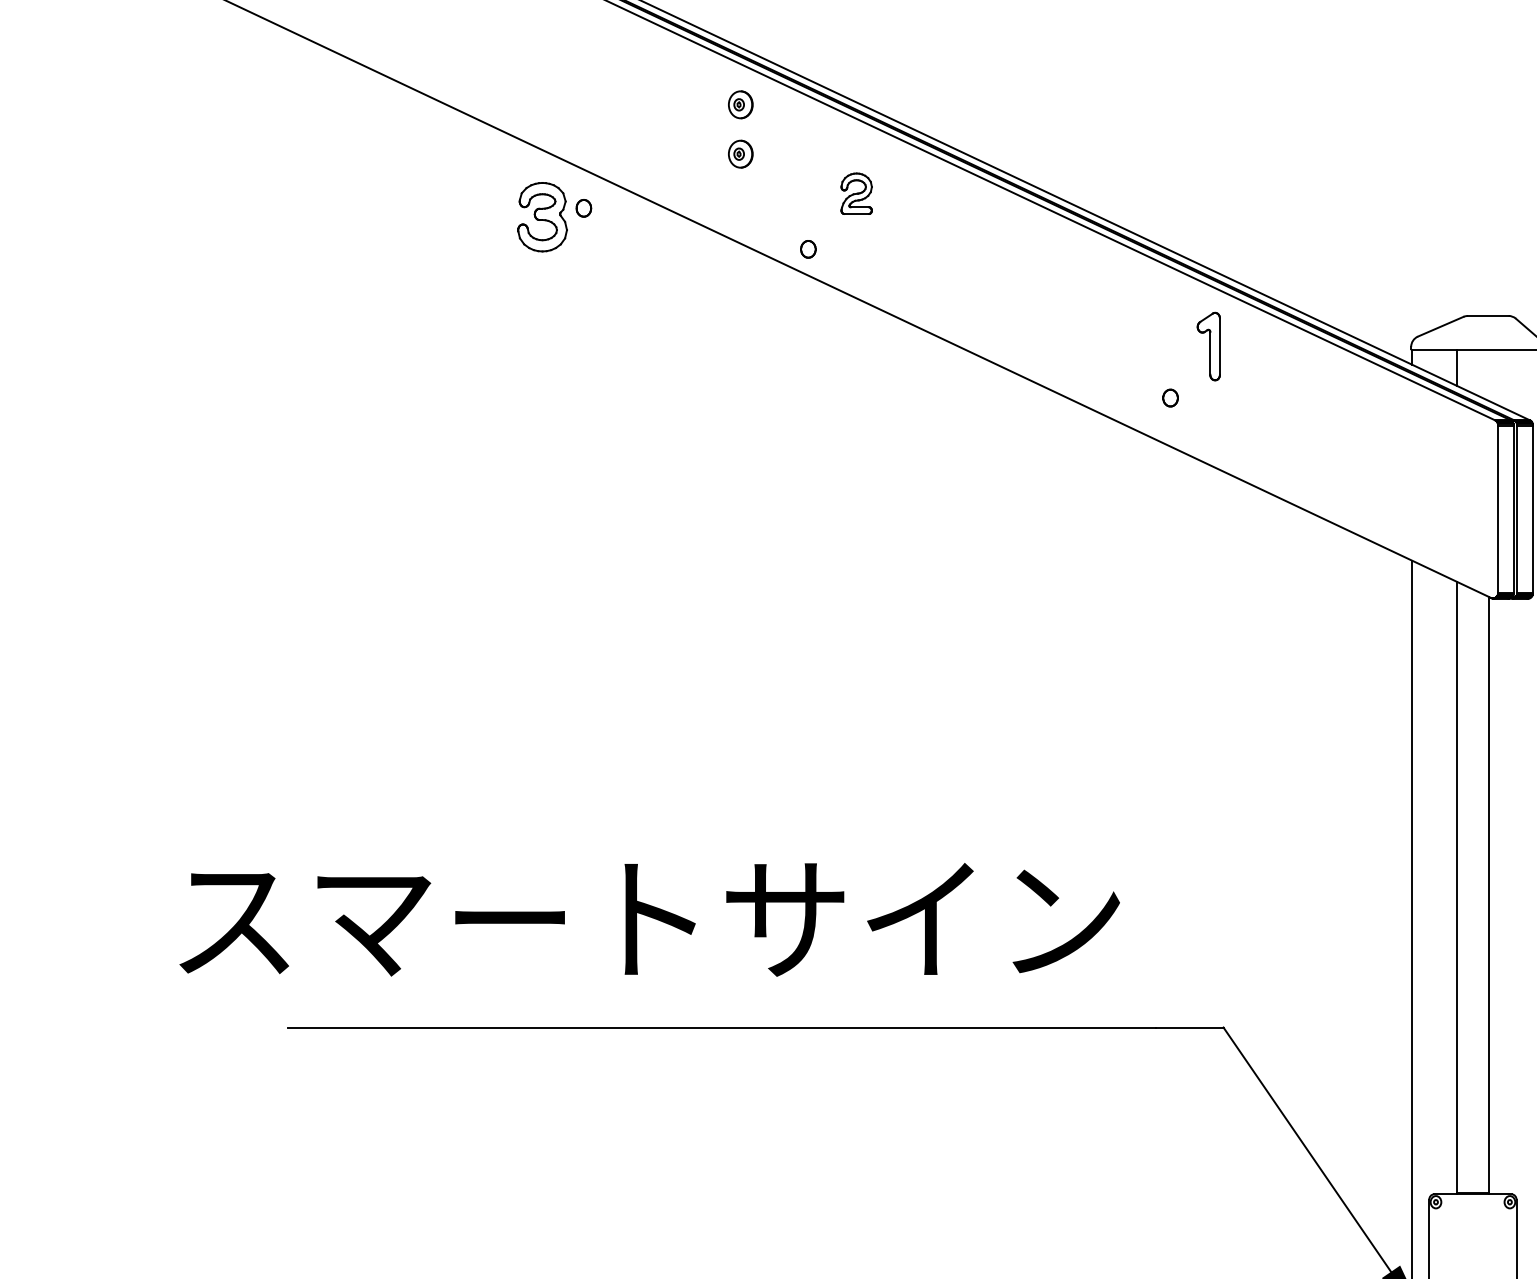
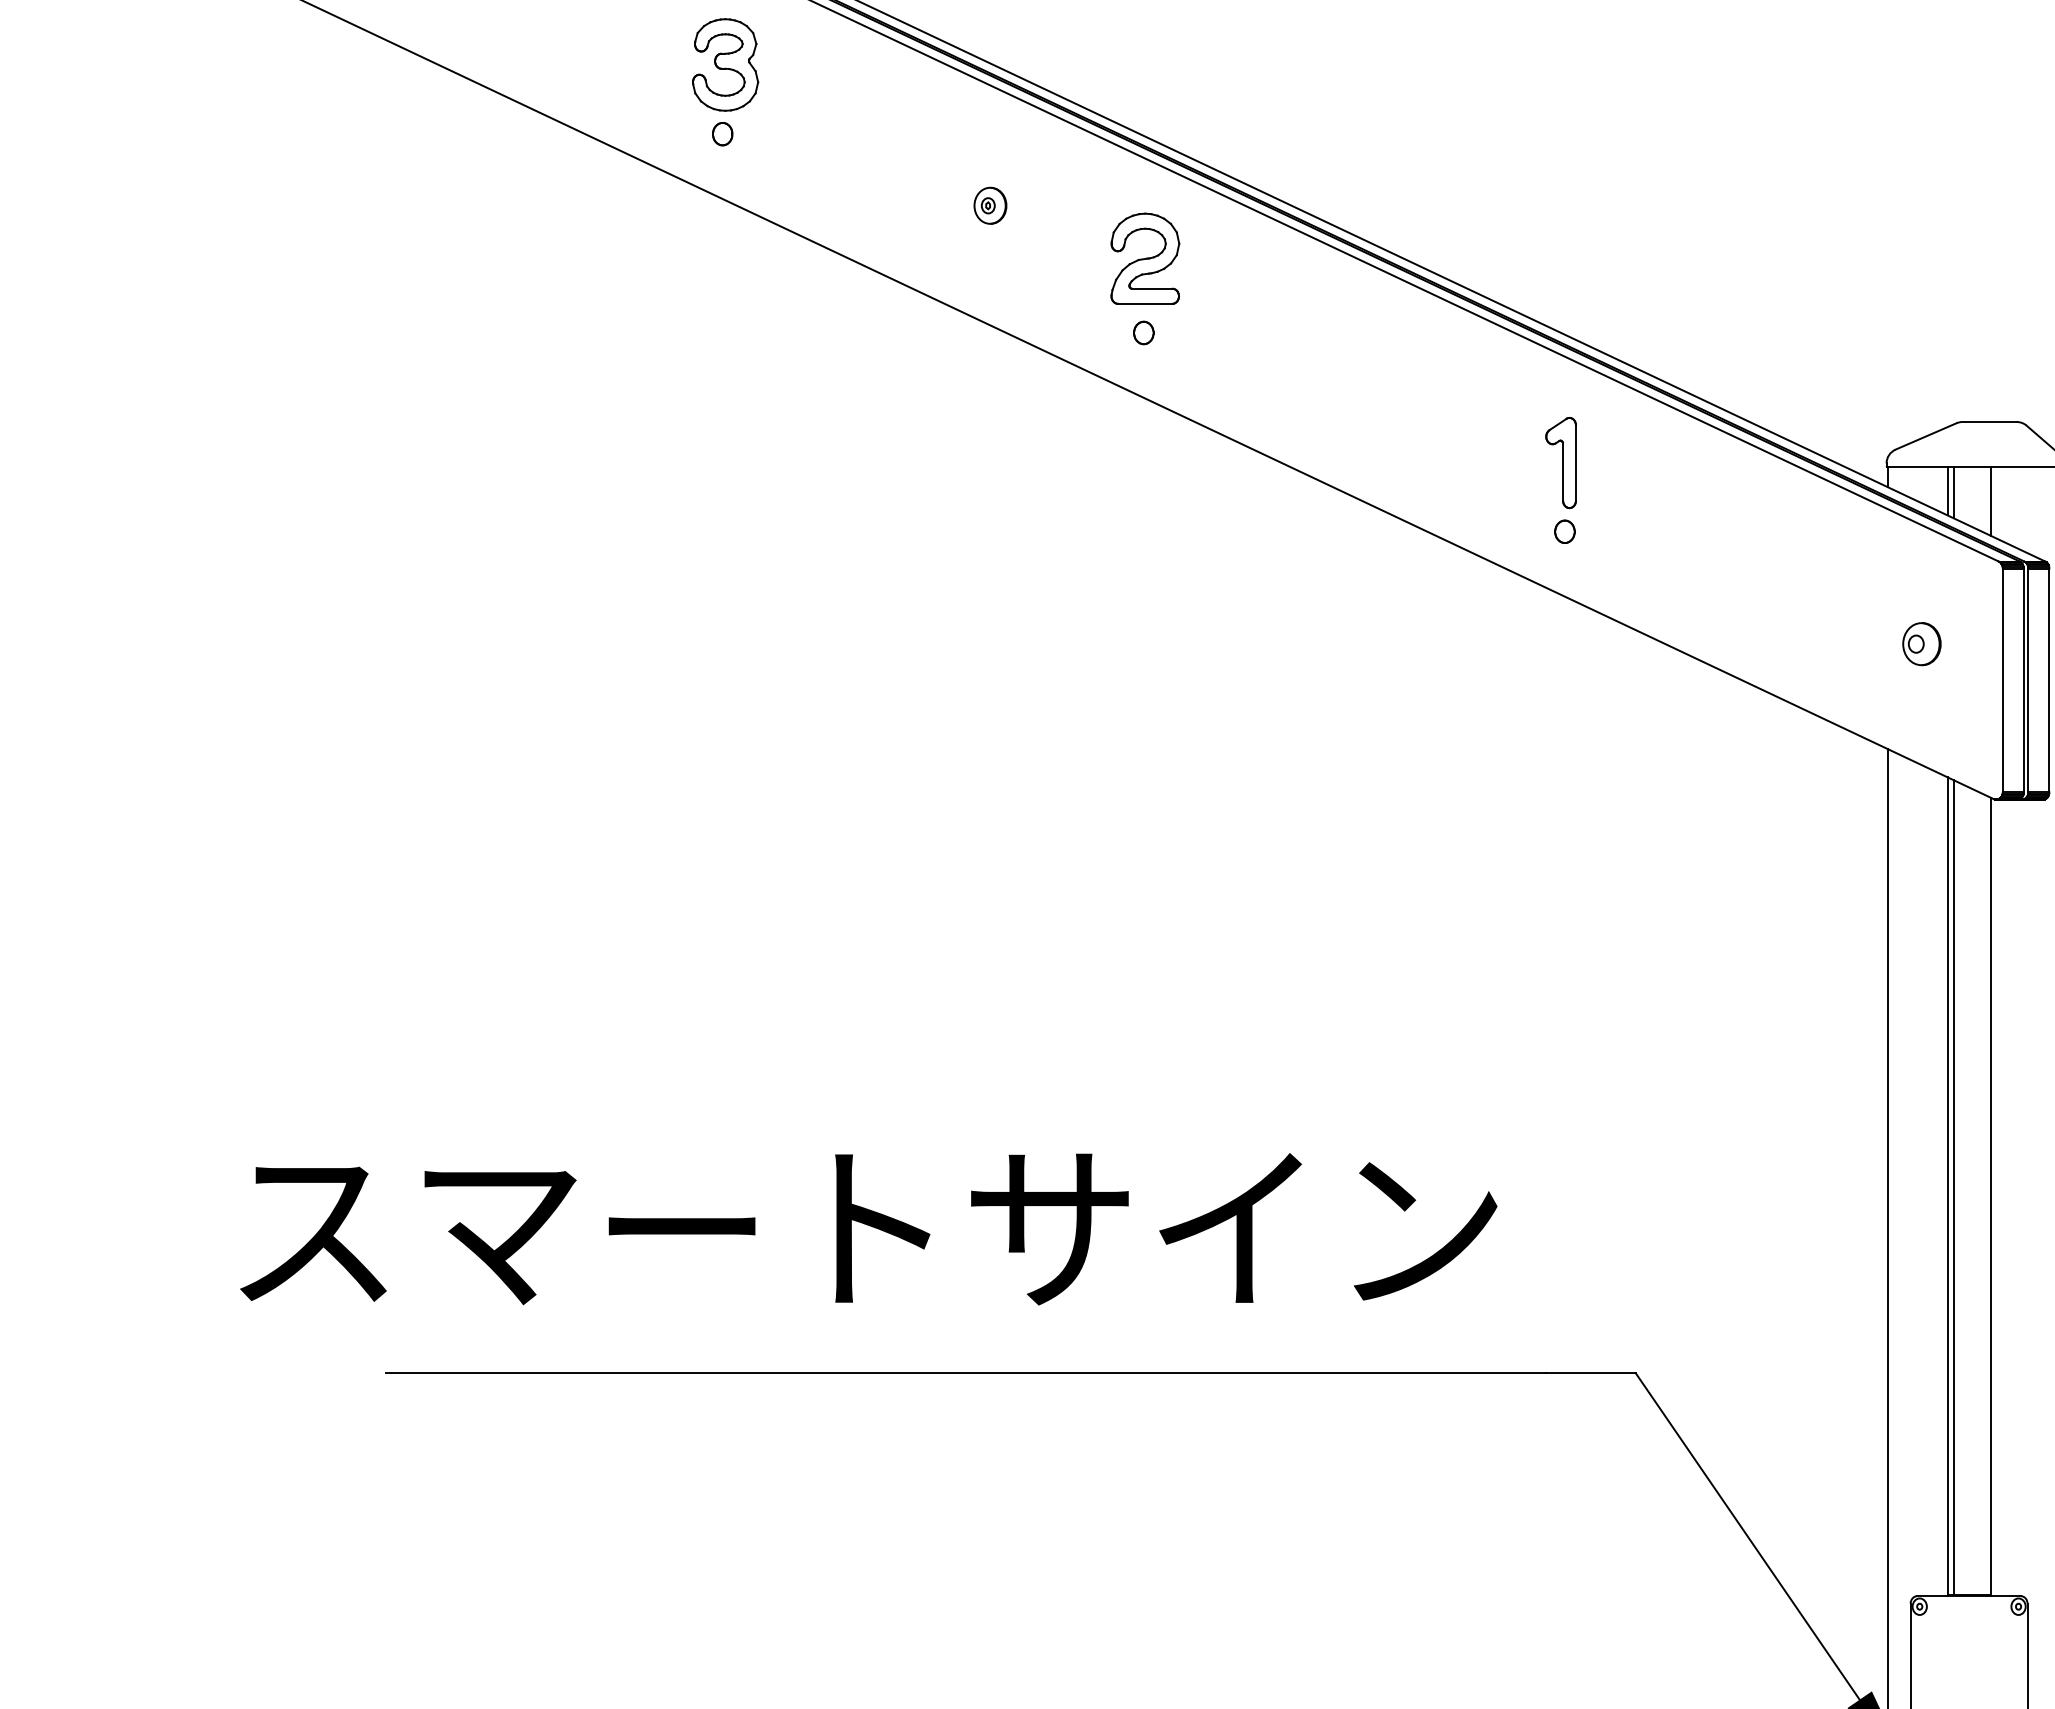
part: (740, 104) -> (990, 139), removed
part: (856, 193) -> (1145, 258), size x1.67
part: (583, 208) -> (722, 134), moved
part: (542, 216) -> (725, 64), moved
part: (808, 248) -> (1143, 332), moved
part: (1208, 346) -> (1560, 463), moved
line: (1461, 368) -> (1953, 492), added
line: (1488, 375) -> (1990, 501), added
part: (1437, 482) -> (1921, 644), added
line: (1461, 888) -> (1953, 1187), added

